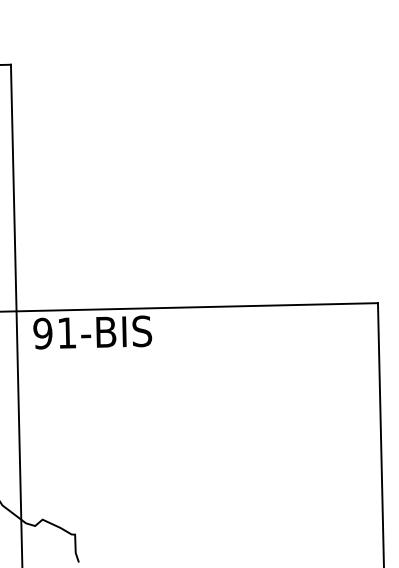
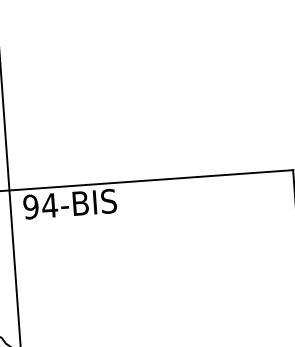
text: (67, 332) -> (50, 205), 91-BIS -> 94-BIS

